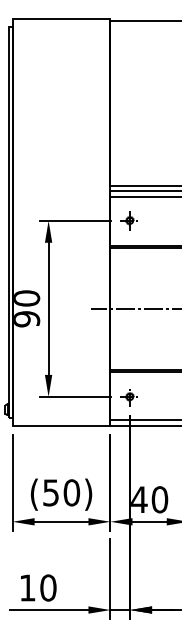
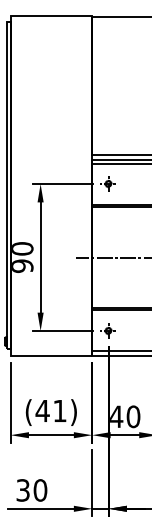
text: (61, 492) -> (51, 410), (50) -> (41)
text: (27, 587) -> (23, 490), 10 -> 30

